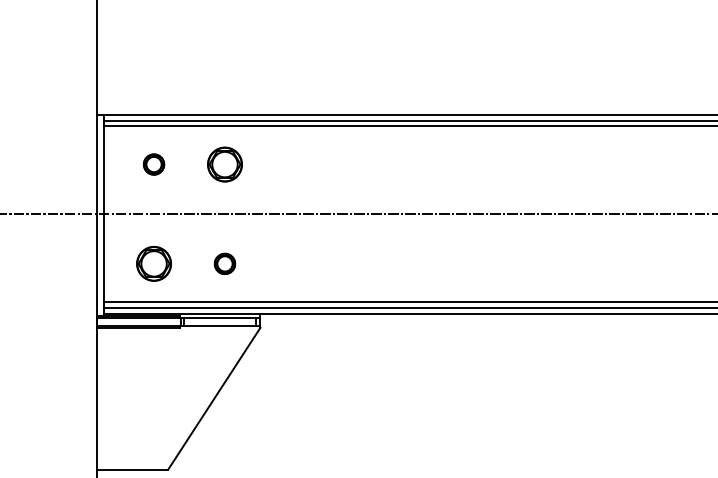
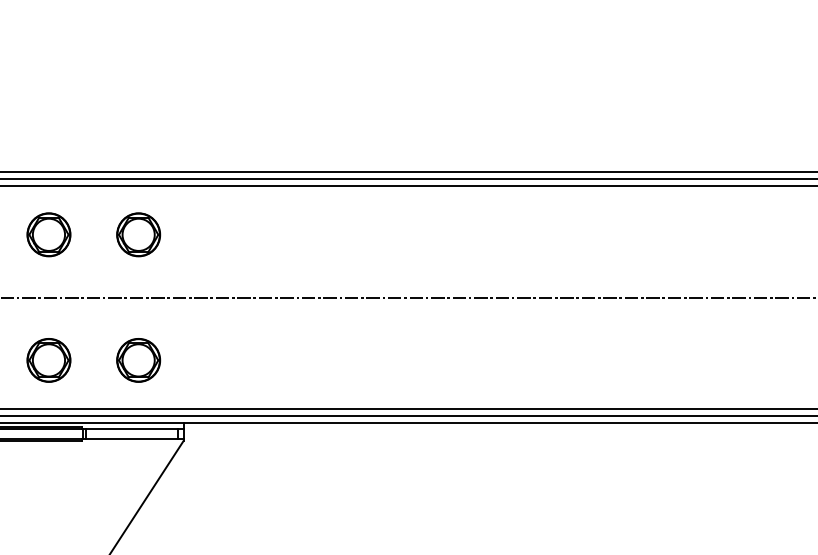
part: (153, 164) -> (48, 234), size x1.67
part: (224, 263) -> (138, 359), size x1.67

